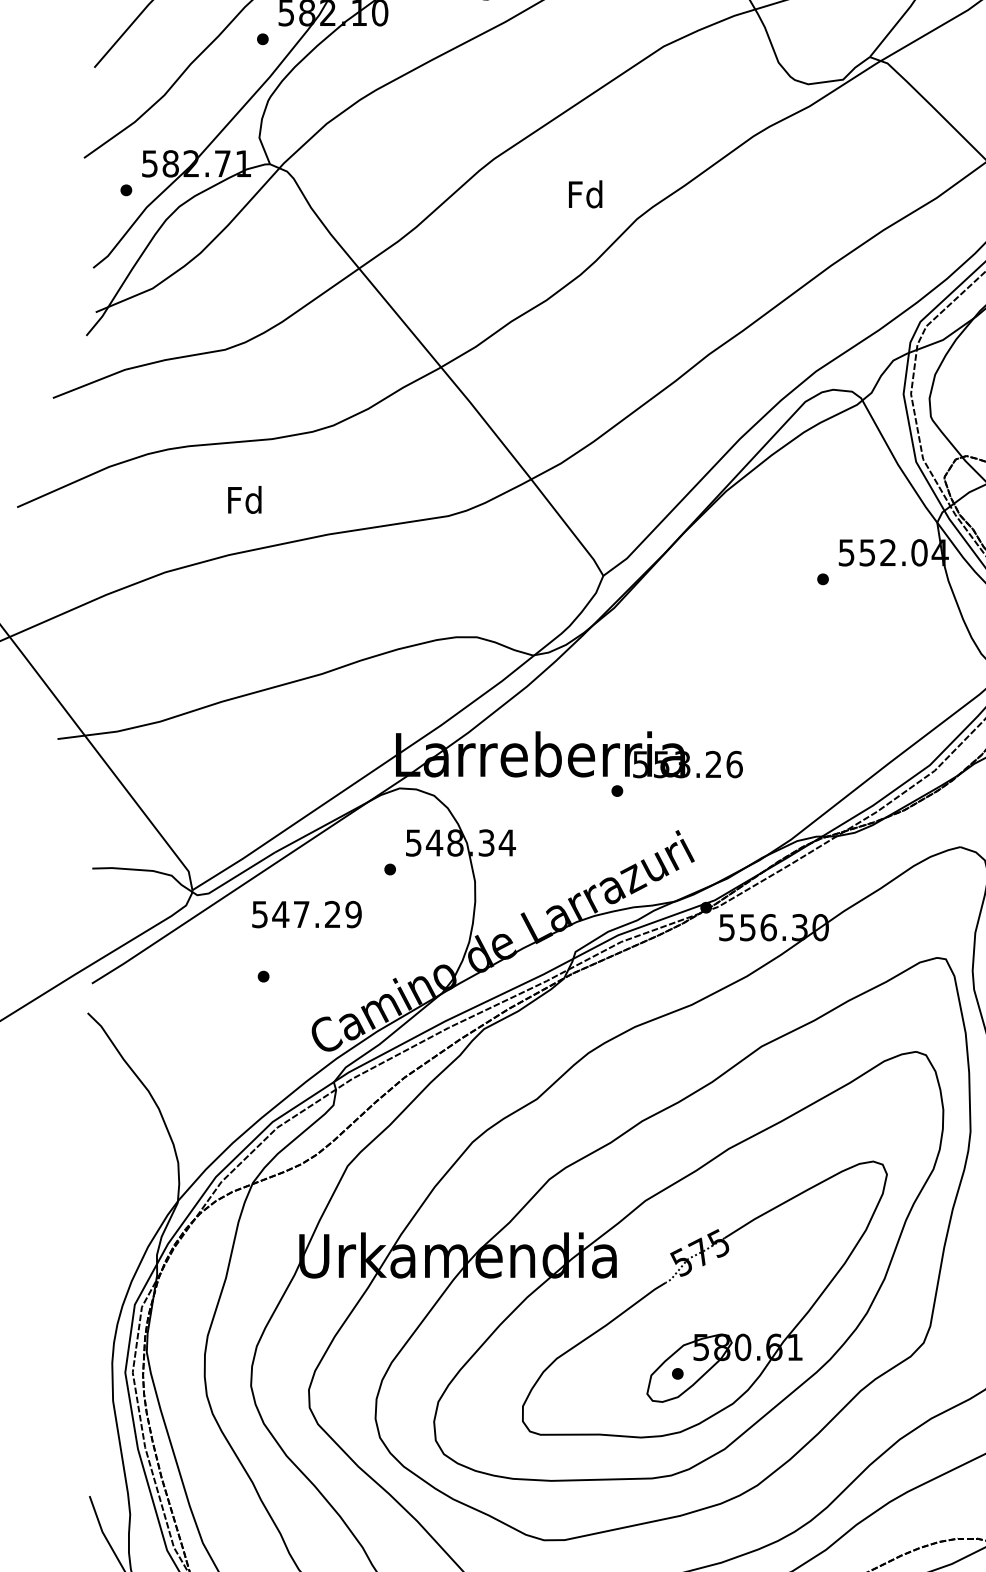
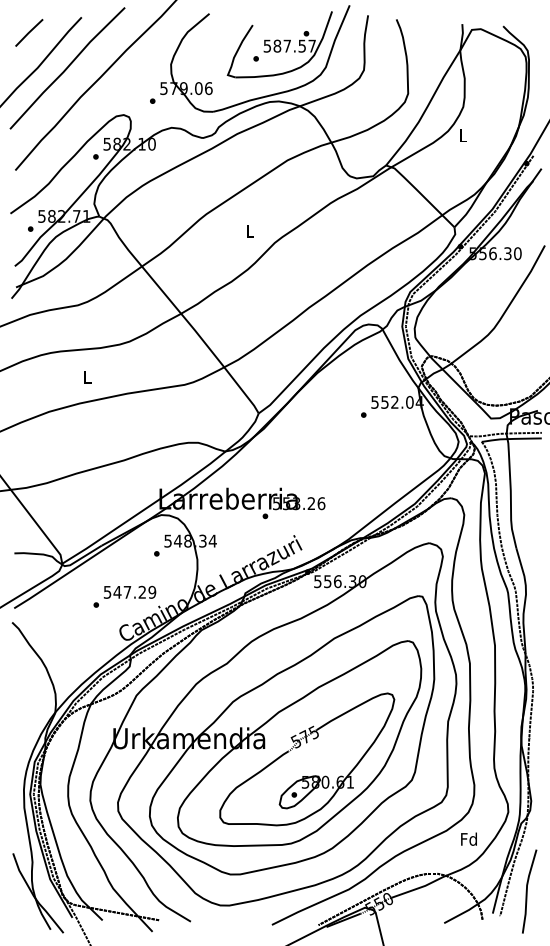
text: (586, 193) -> (250, 230), Fd -> L
text: (245, 498) -> (87, 376), Fd -> L
text: (305, 912) -> (129, 591), moved

